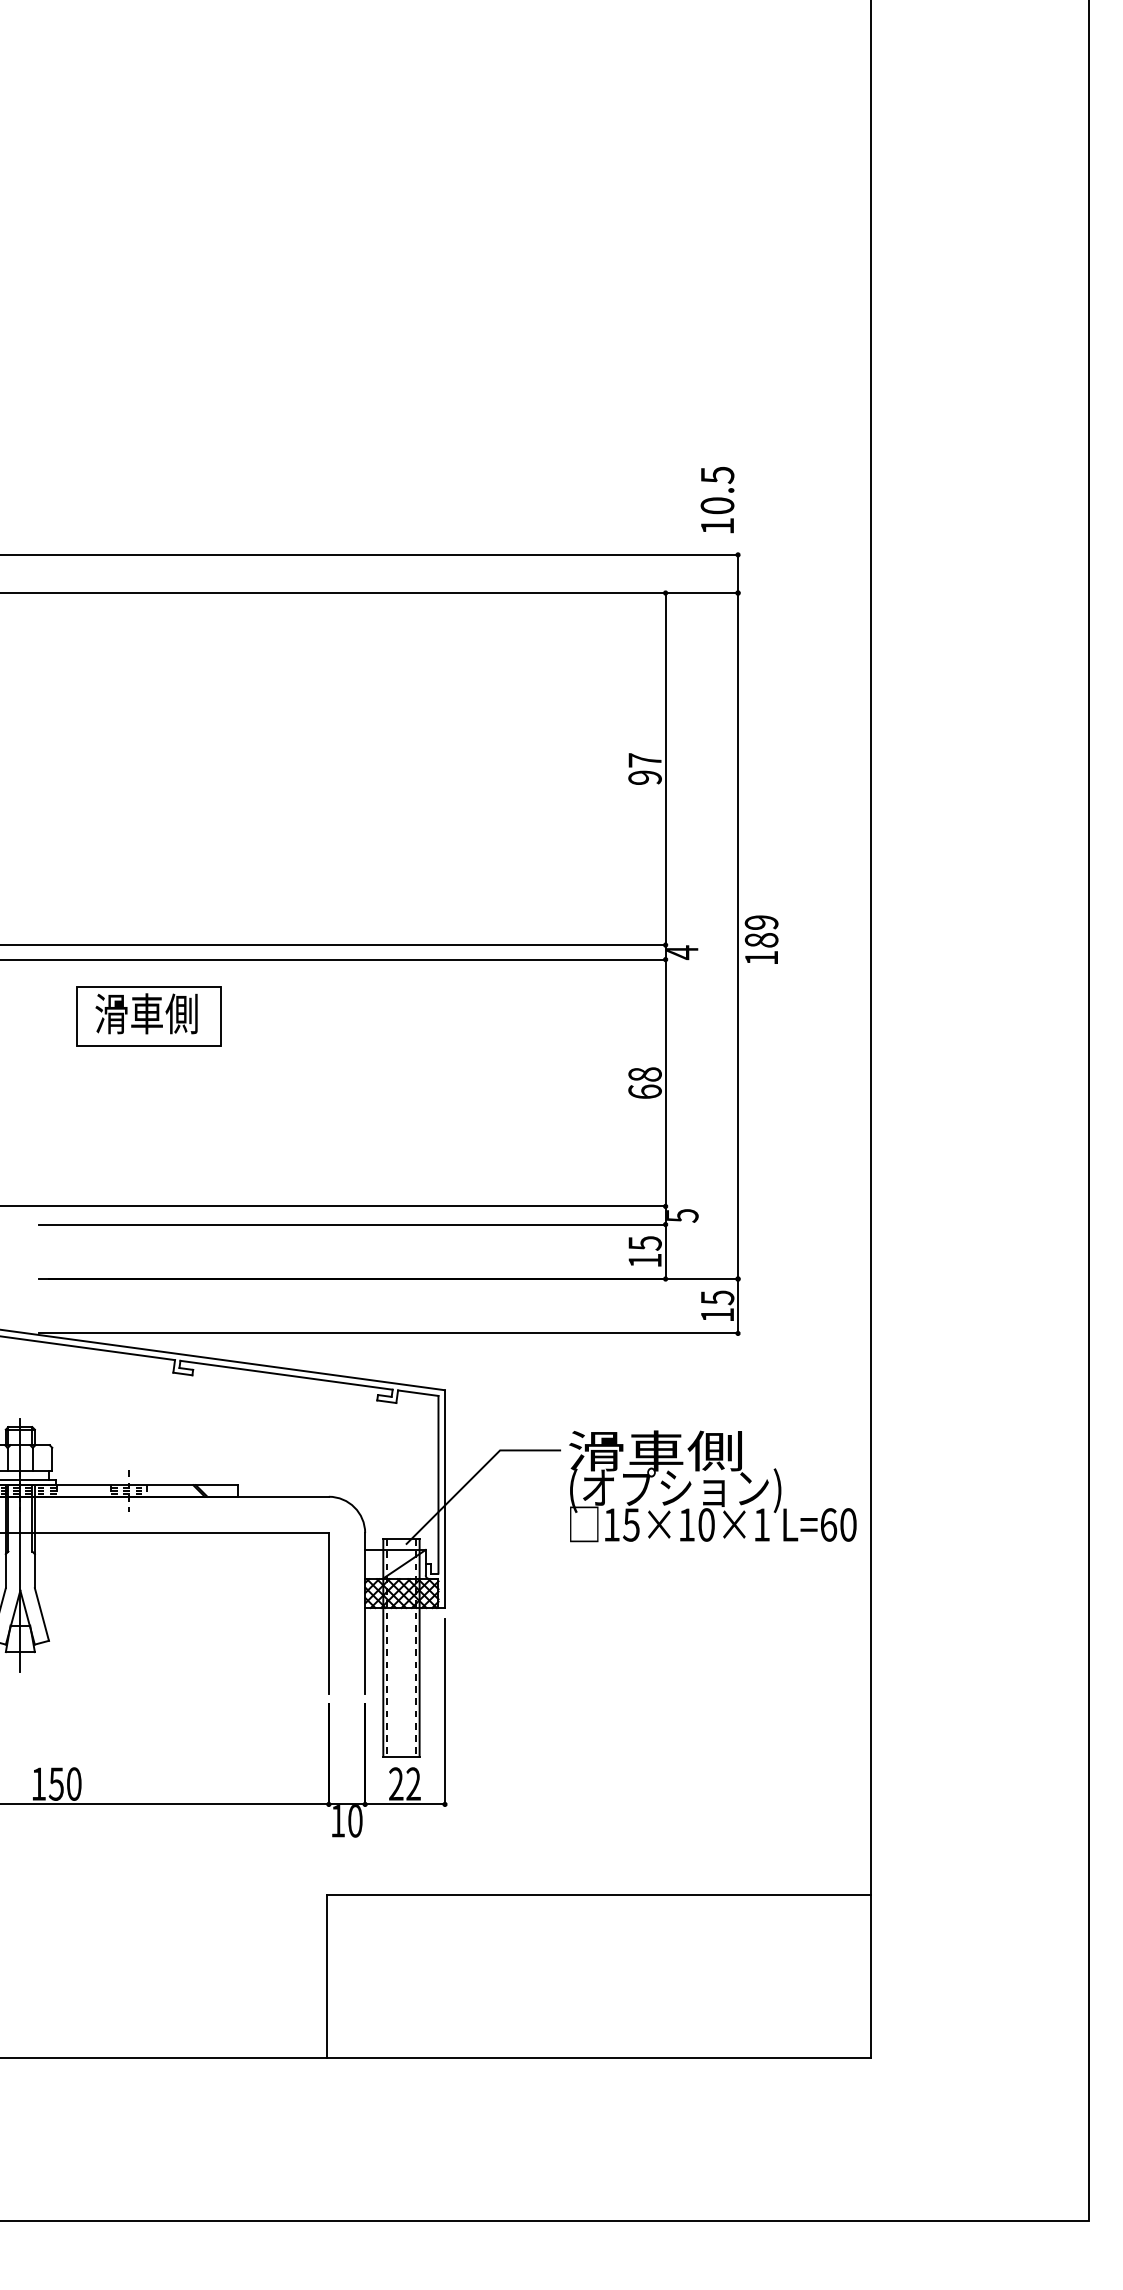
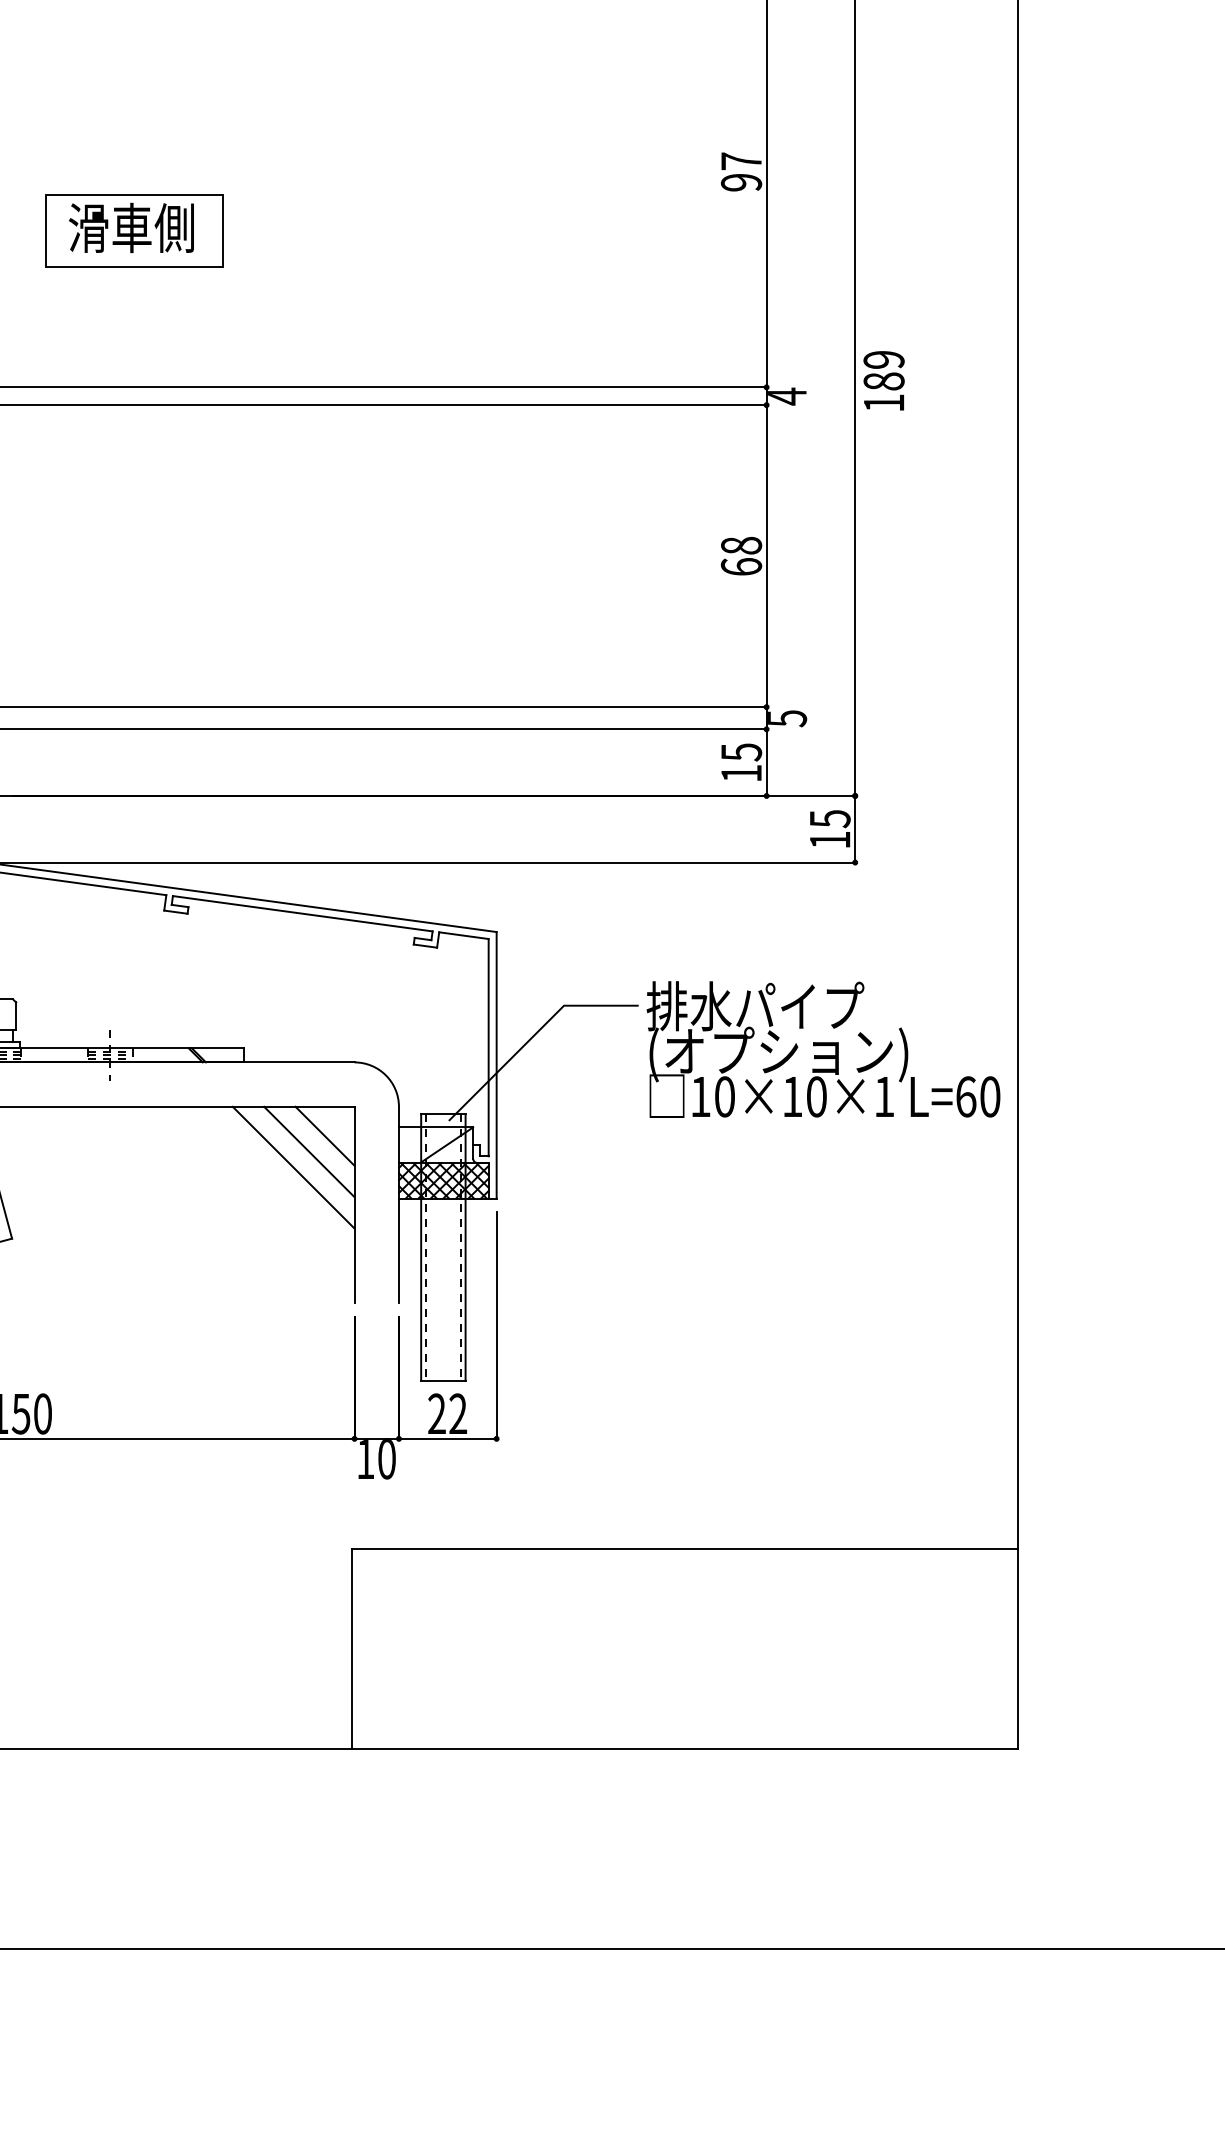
part: (148, 1016) -> (133, 231), moved
text: (656, 1450) -> (755, 1005), 滑車側 -> 排水パイプ
text: (631, 1524) -> (724, 1096), 15×10×1 -> 10×10×1
line: (304, 1557) -> (324, 1136), added
line: (291, 1569) -> (308, 1151), added
line: (278, 1582) -> (292, 1167), added

